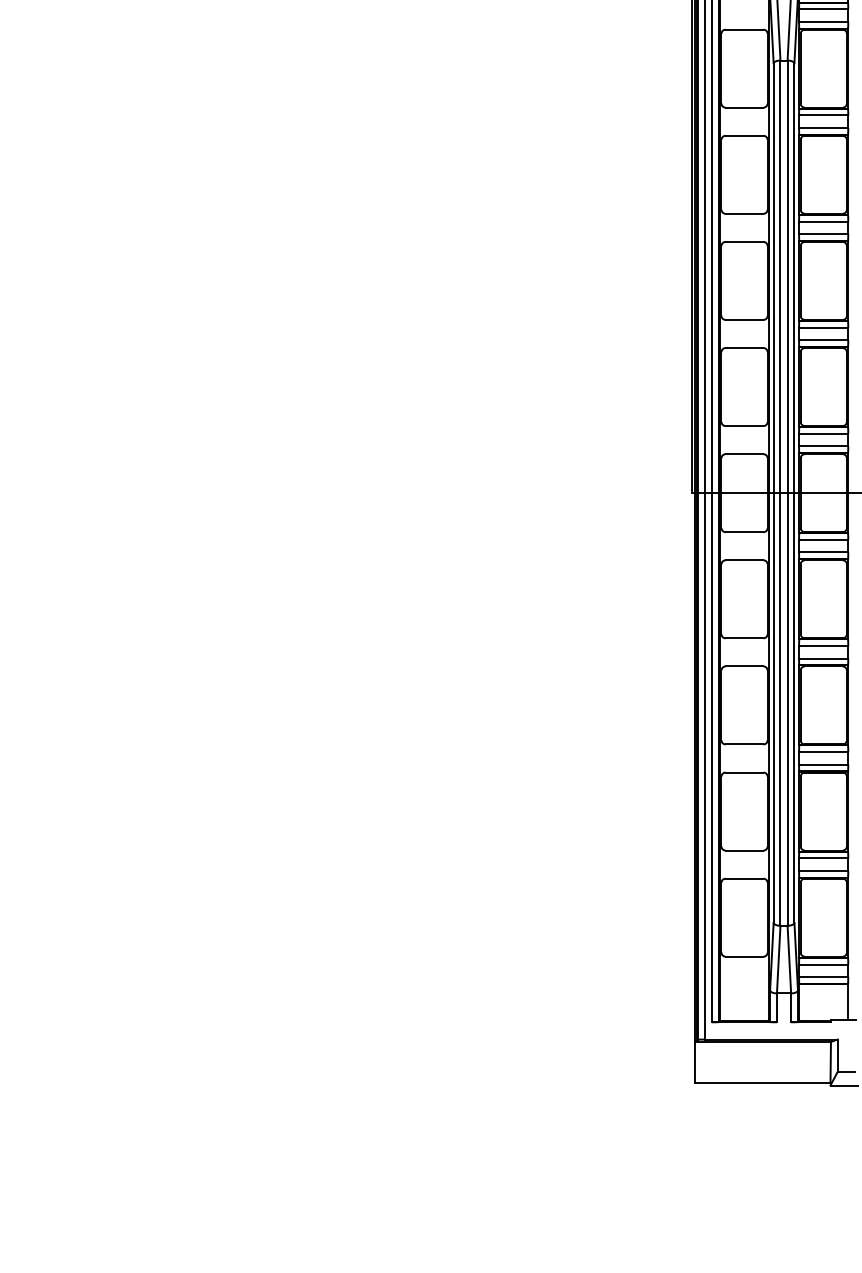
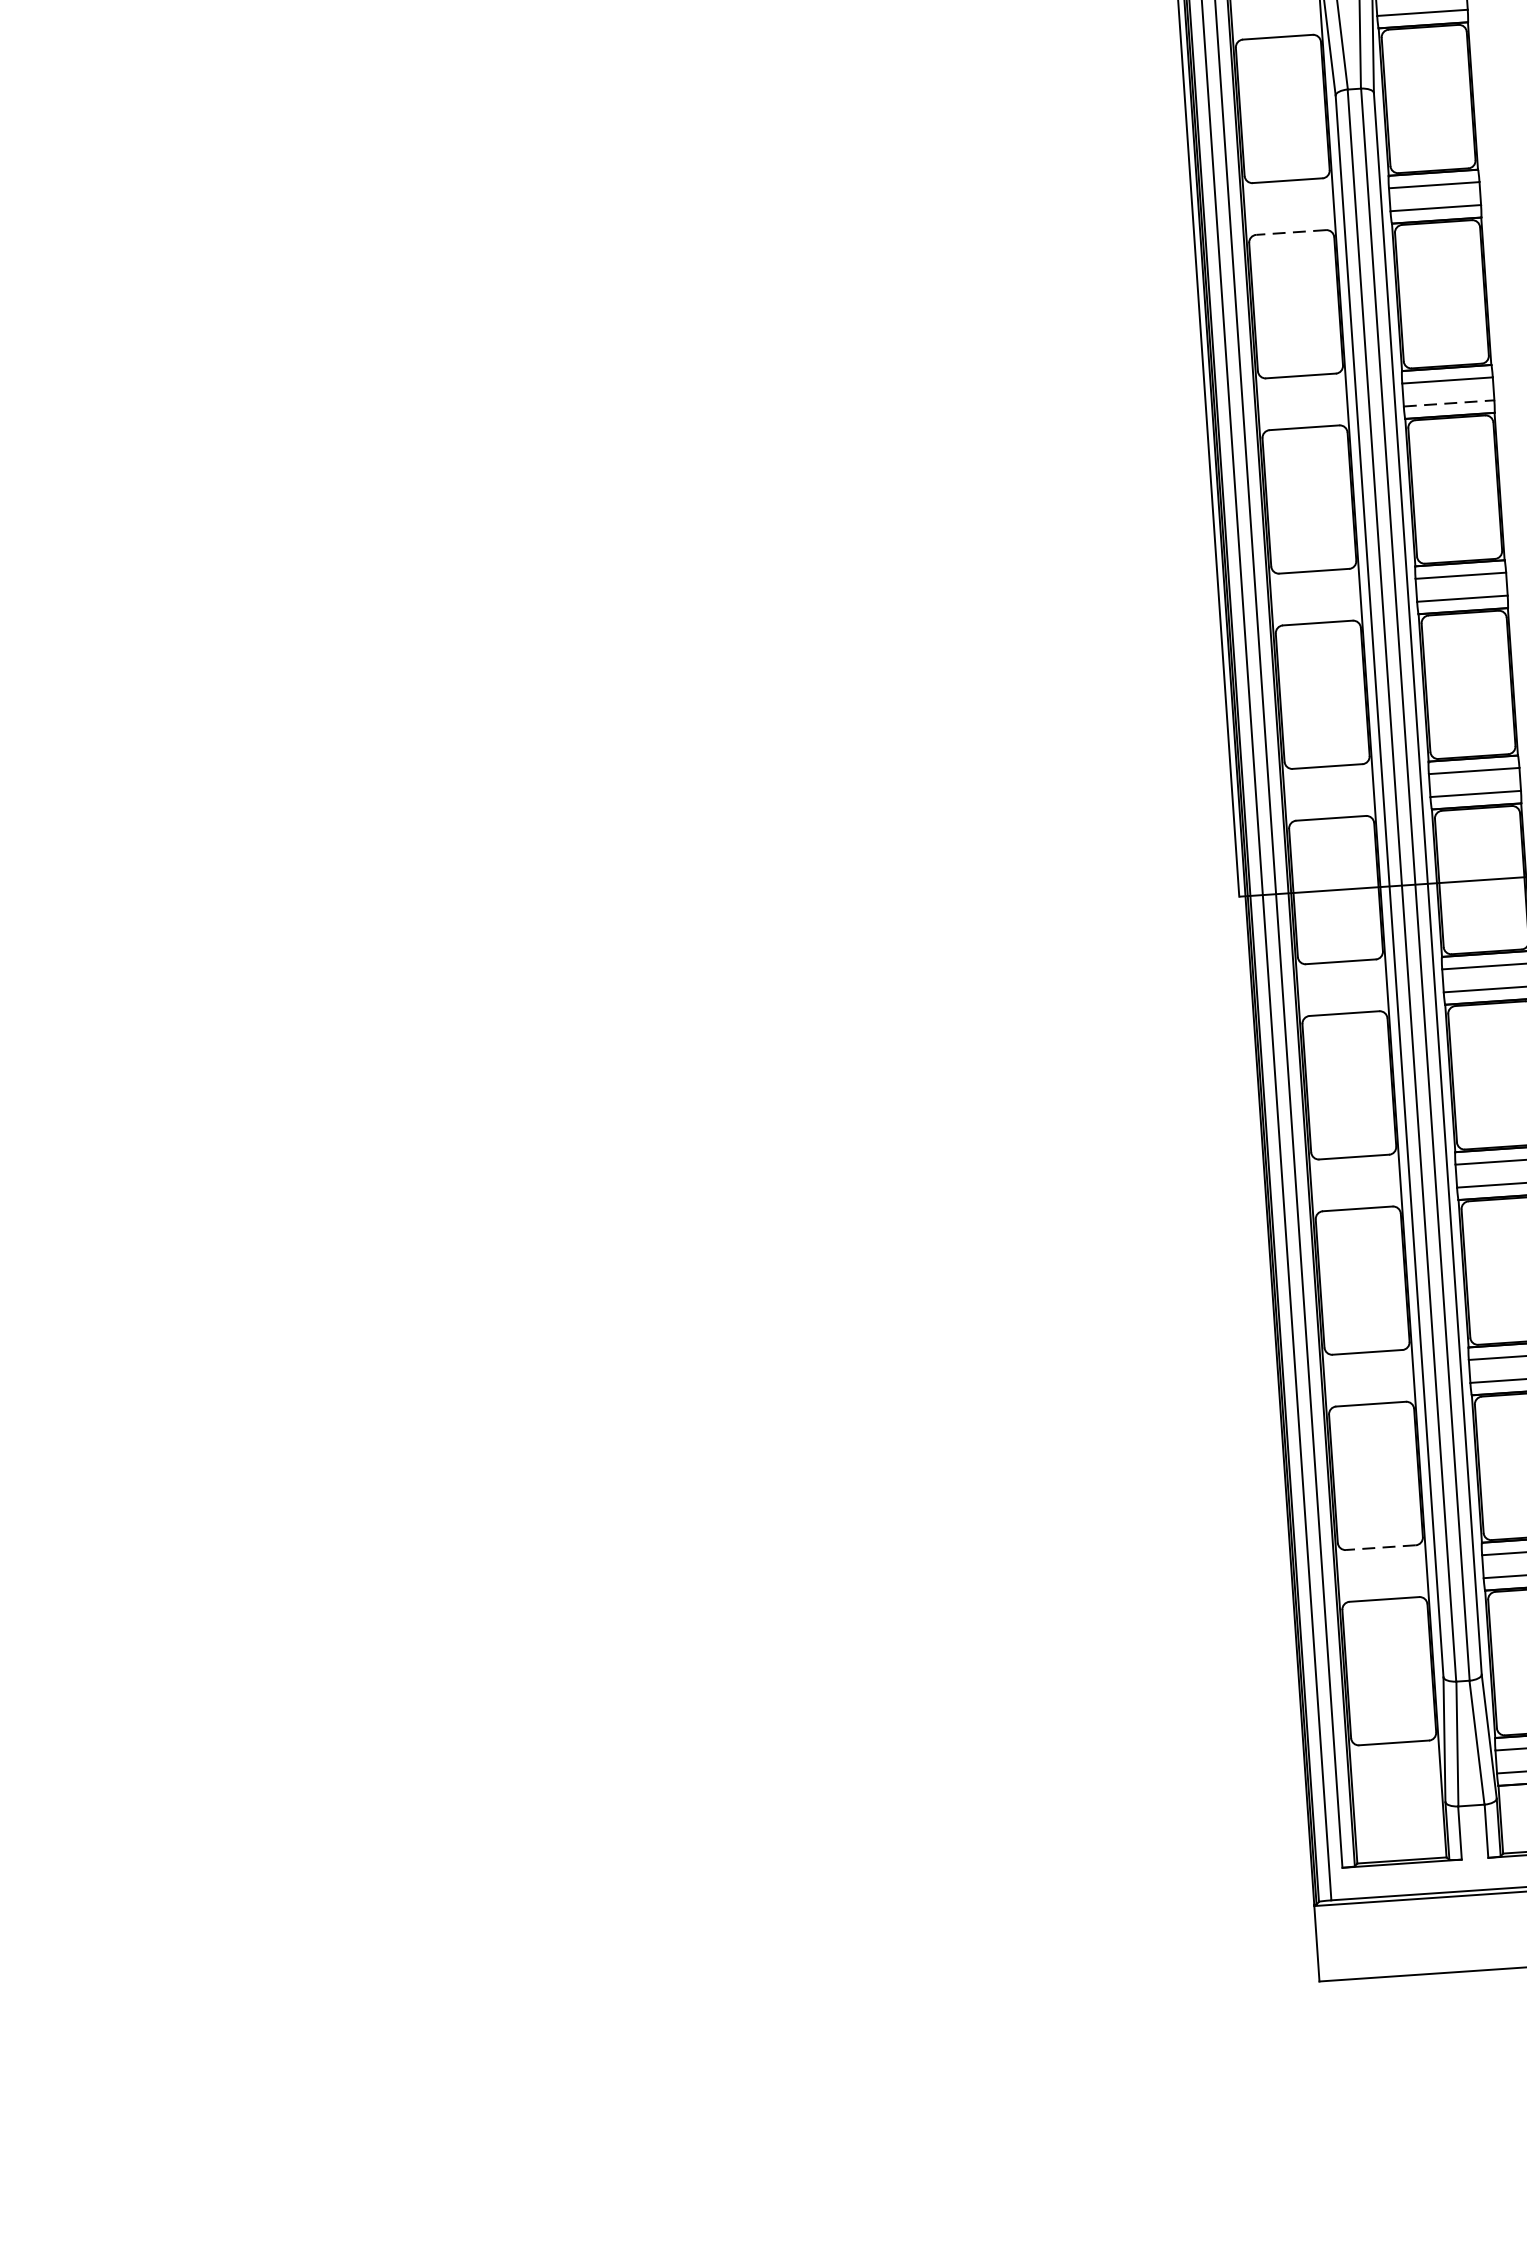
line: (744, 135) -> (1291, 231), solid -> dashed
line: (823, 234) -> (1448, 404), solid -> dashed
line: (744, 850) -> (1380, 1547), solid -> dashed

